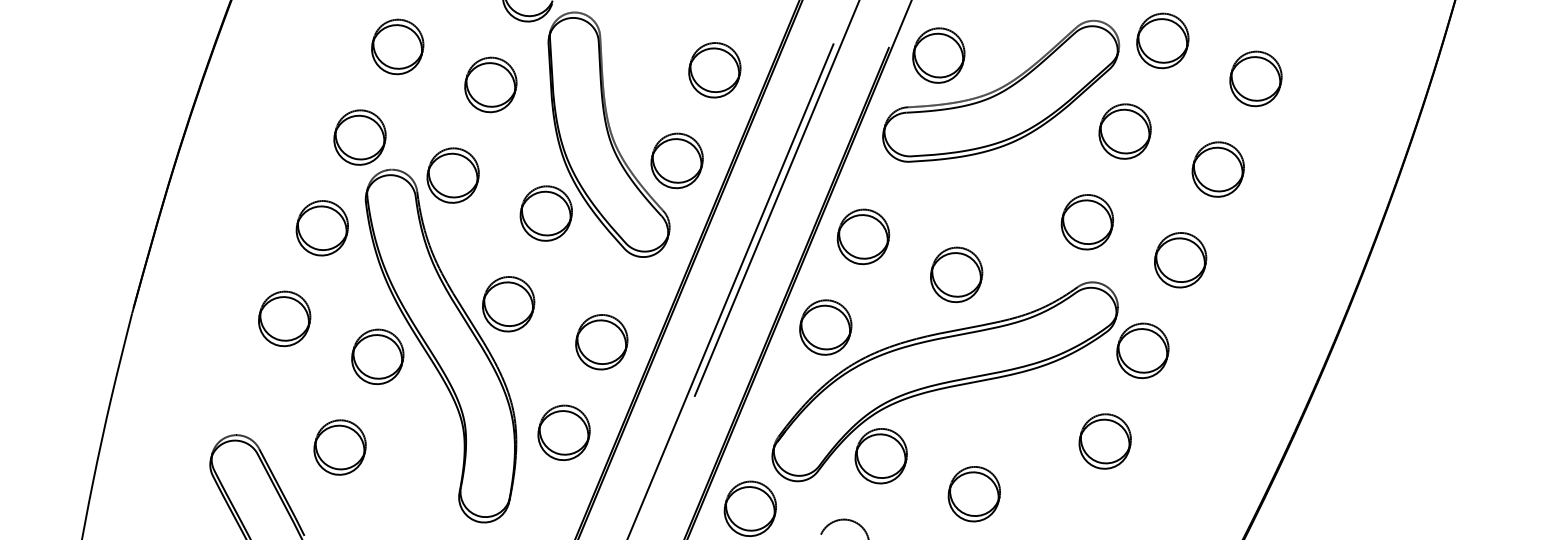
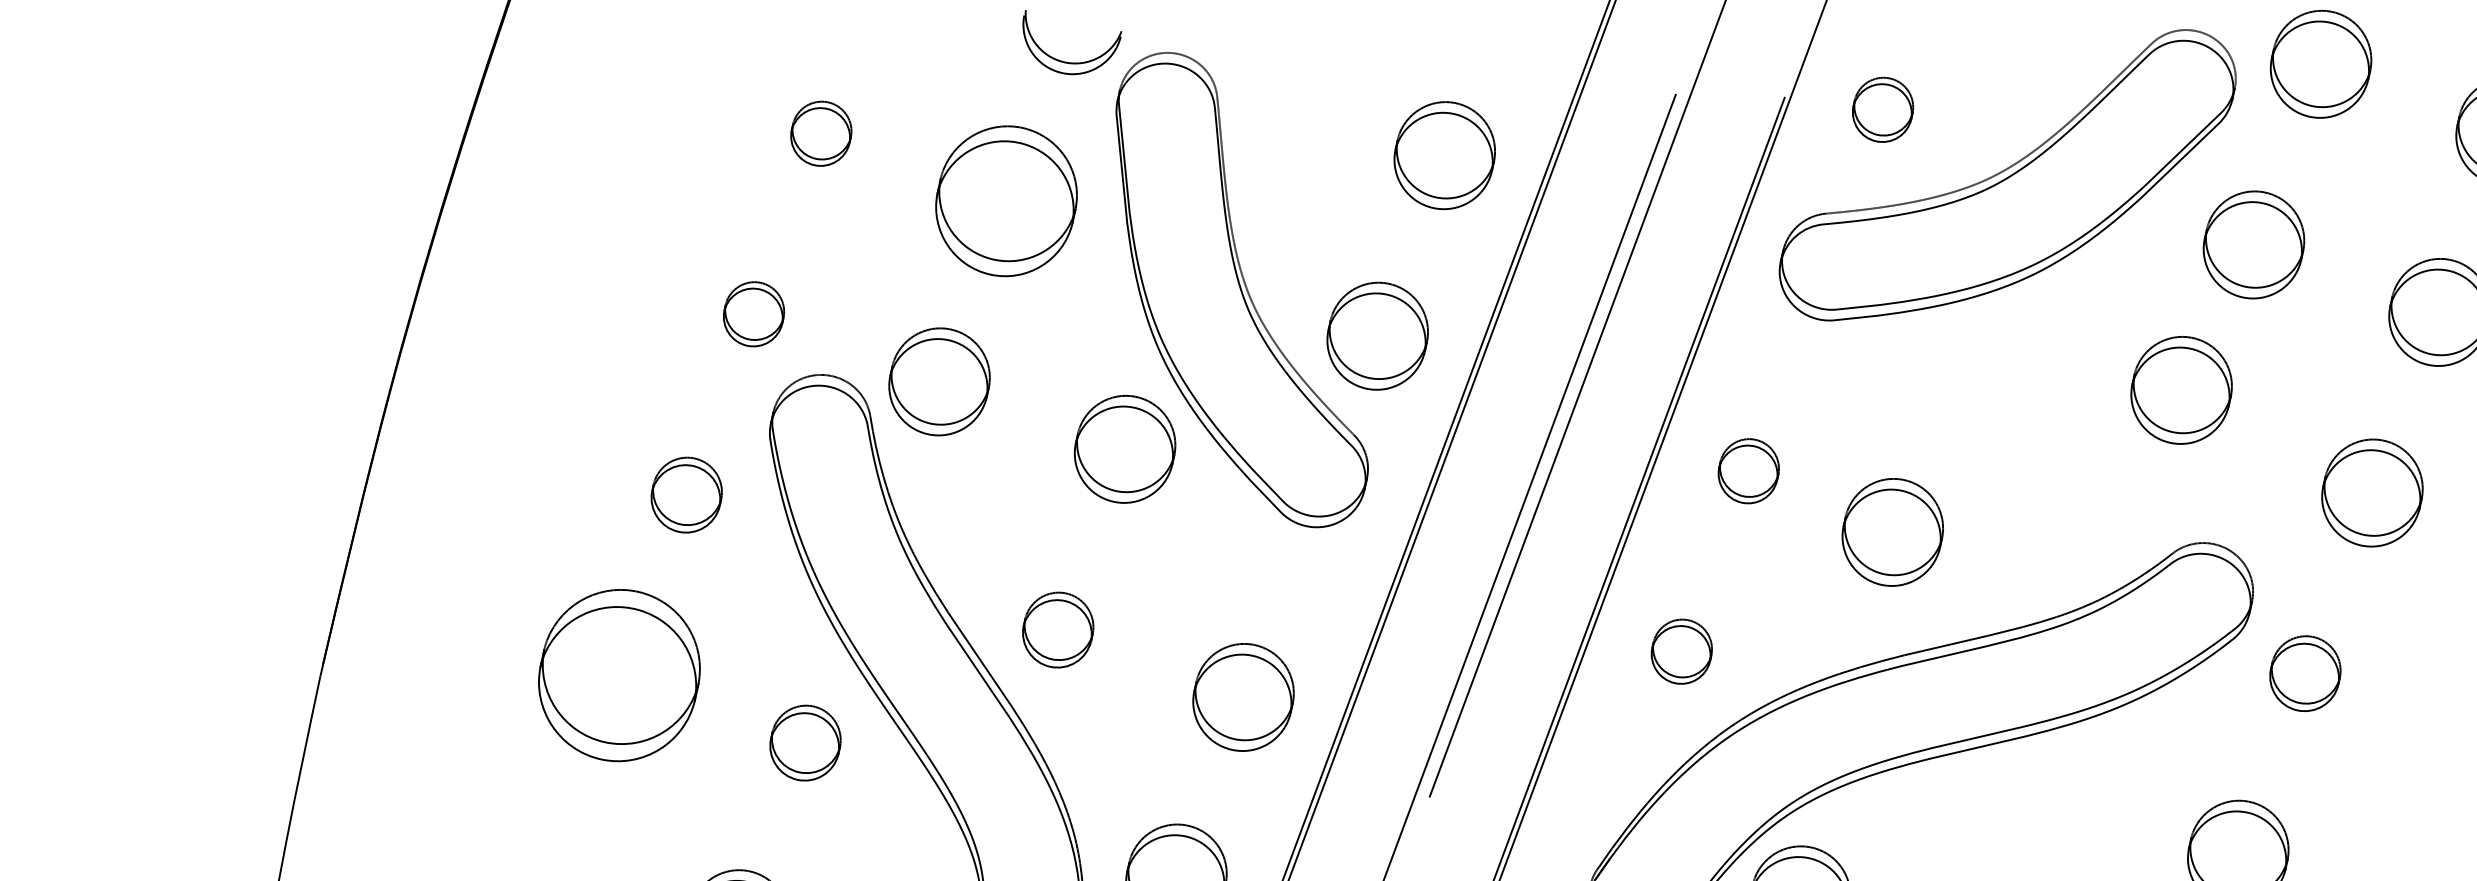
part: (397, 46) -> (820, 132), size x0.6
part: (938, 55) -> (1882, 109), size x0.6
part: (490, 84) -> (1005, 200), size x1.4
part: (359, 137) -> (752, 314), size x0.6
part: (1086, 222) -> (2179, 390), moved
part: (321, 228) -> (685, 495), size x0.7
part: (863, 236) -> (1748, 470), size x0.6
part: (956, 274) -> (1892, 531), moved
part: (508, 304) -> (1057, 630), size x0.7
part: (284, 318) -> (619, 674), size x1.6
part: (825, 327) -> (1681, 651), size x0.6
part: (1142, 350) -> (2304, 672), size x0.7
part: (377, 356) -> (804, 742), size x0.7

